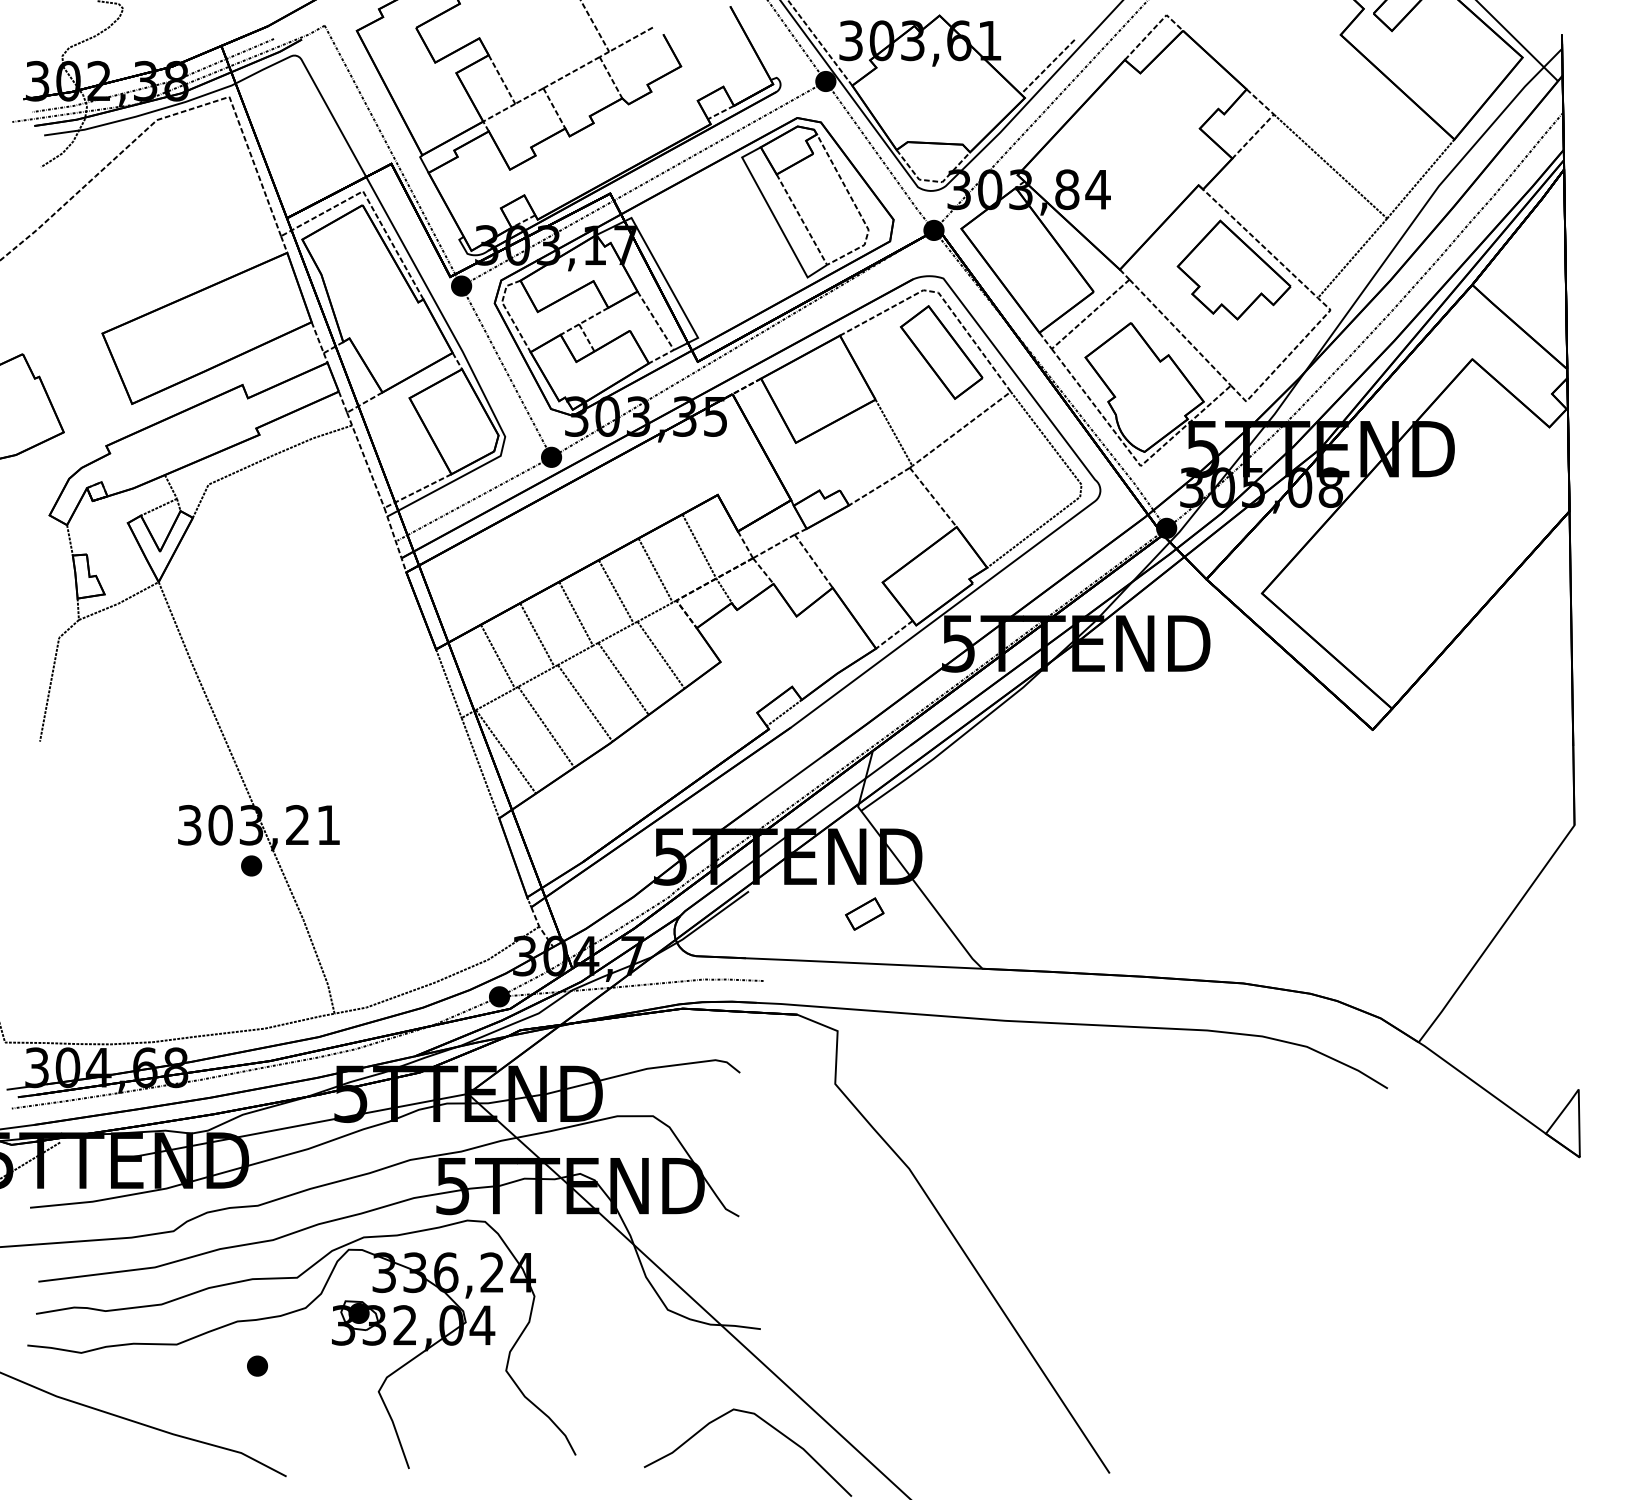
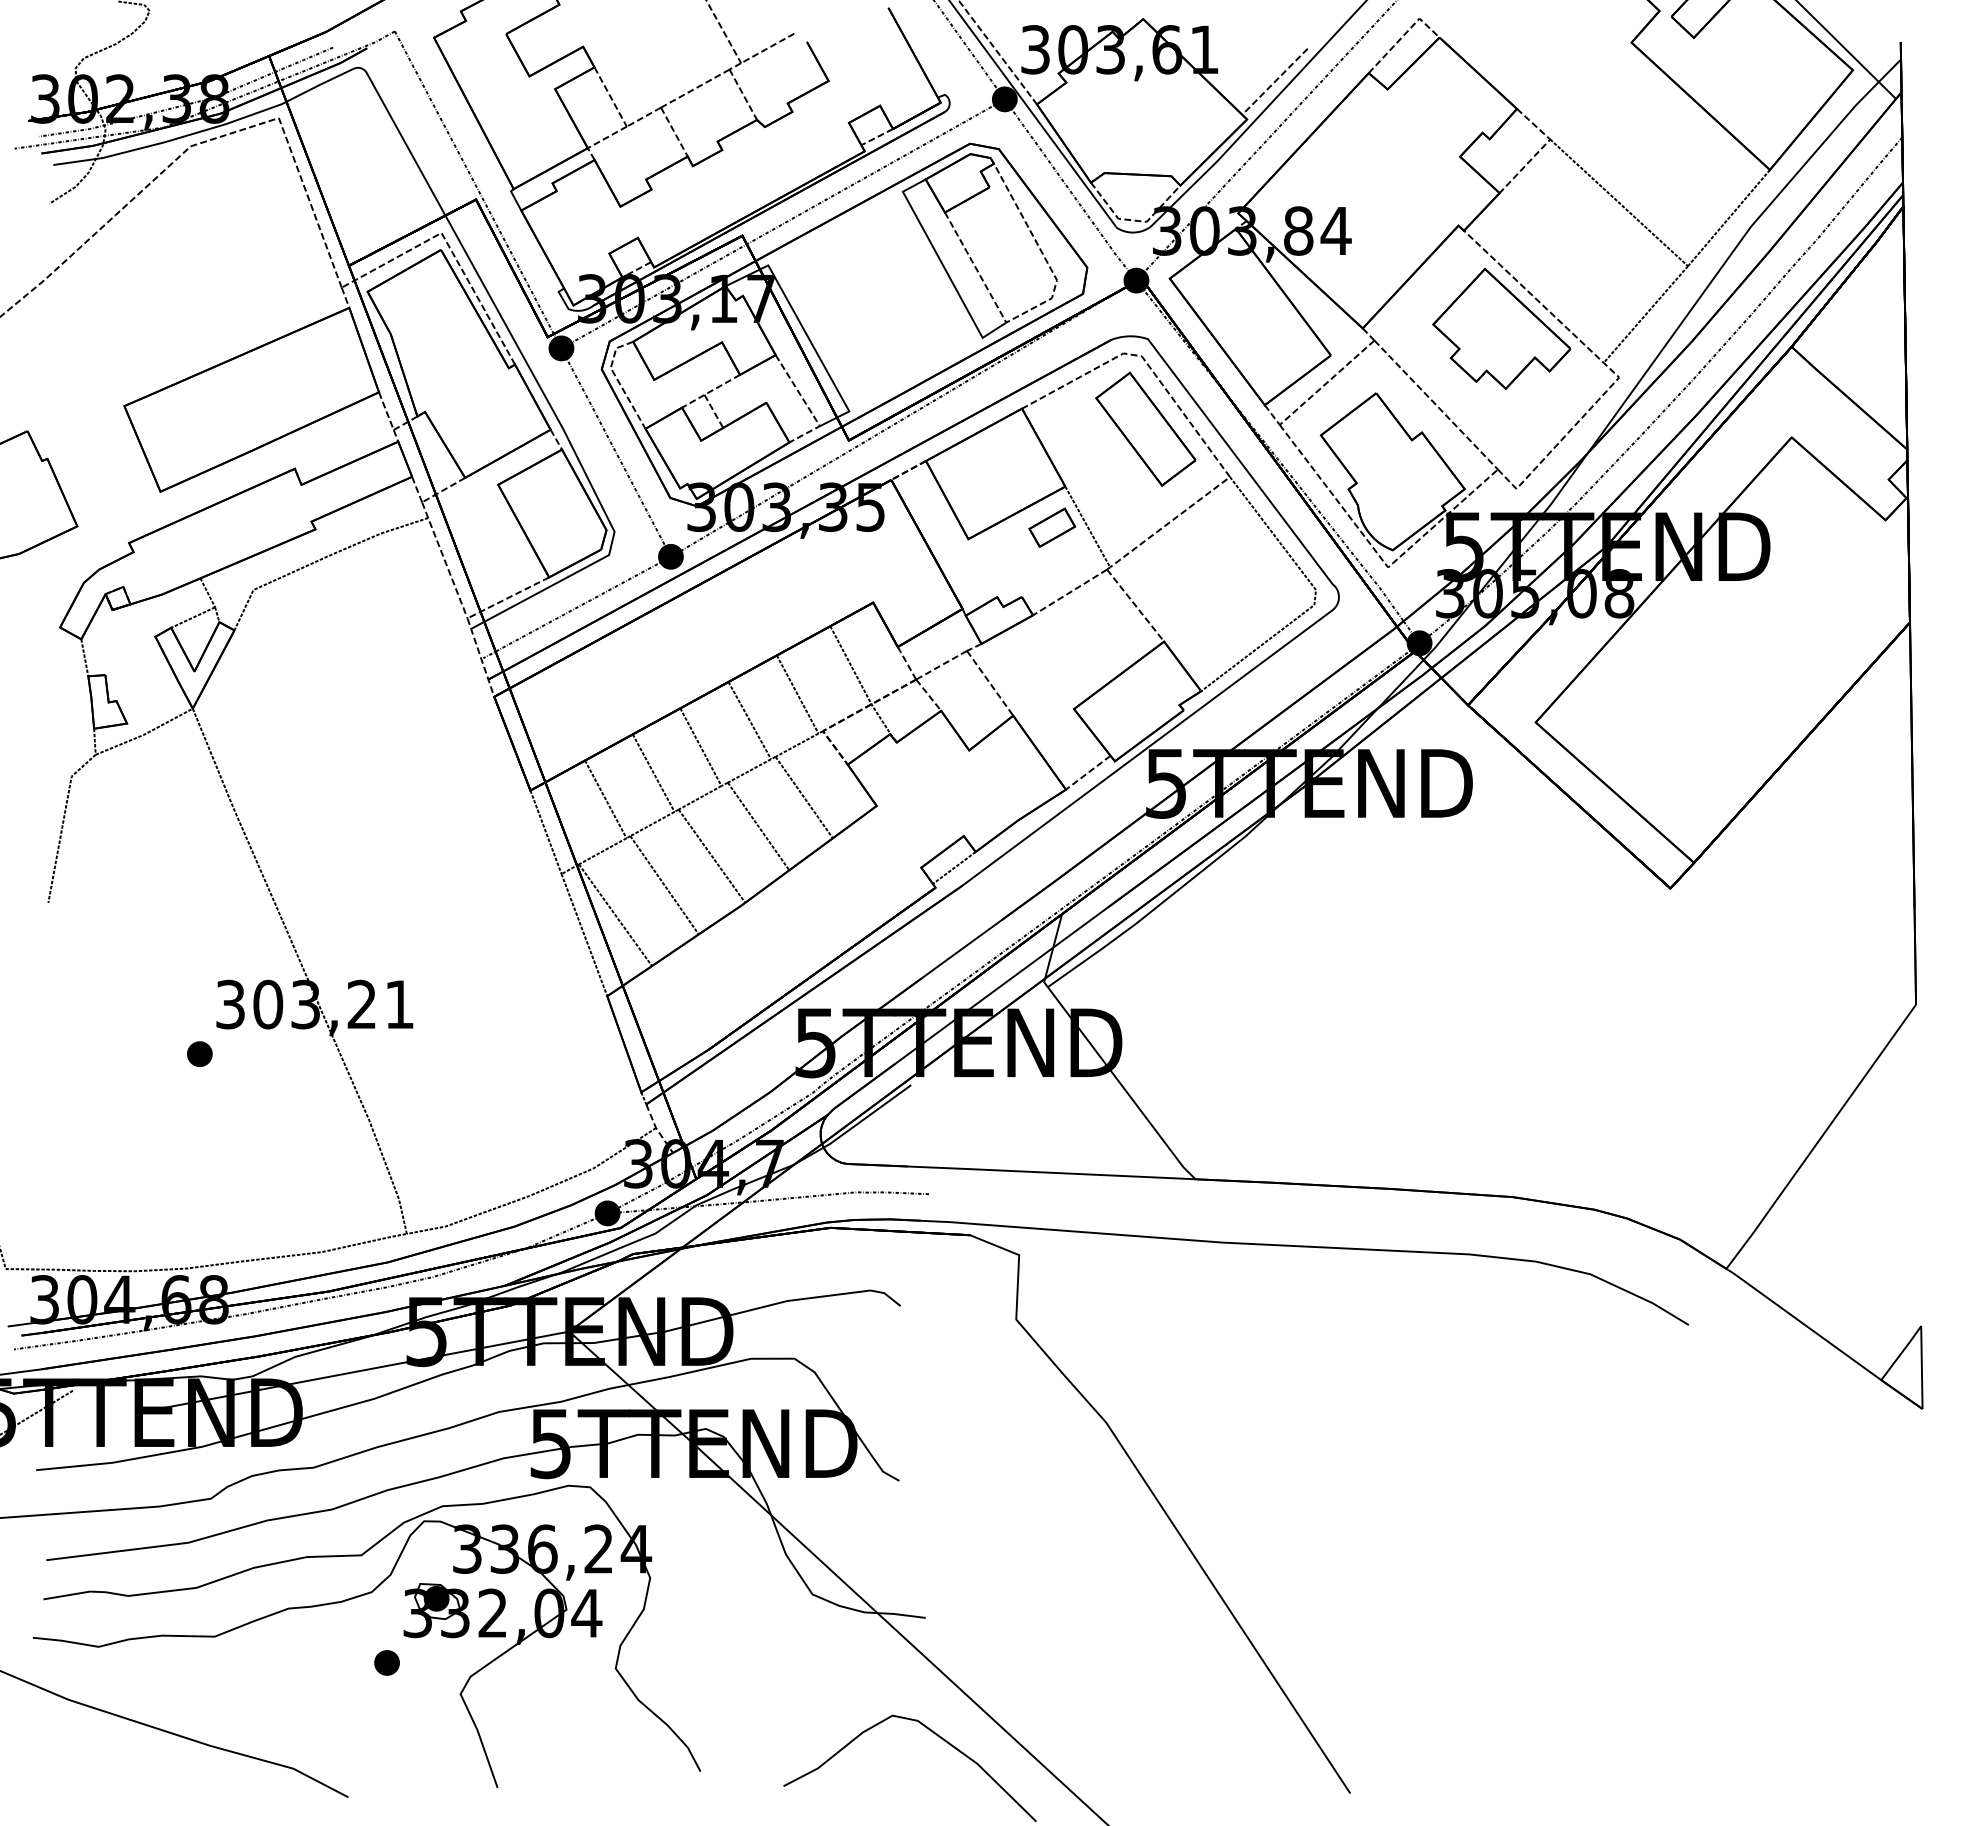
part: (251, 865) -> (199, 1053), moved
part: (864, 913) -> (1051, 527), moved
part: (257, 1365) -> (386, 1662), moved

